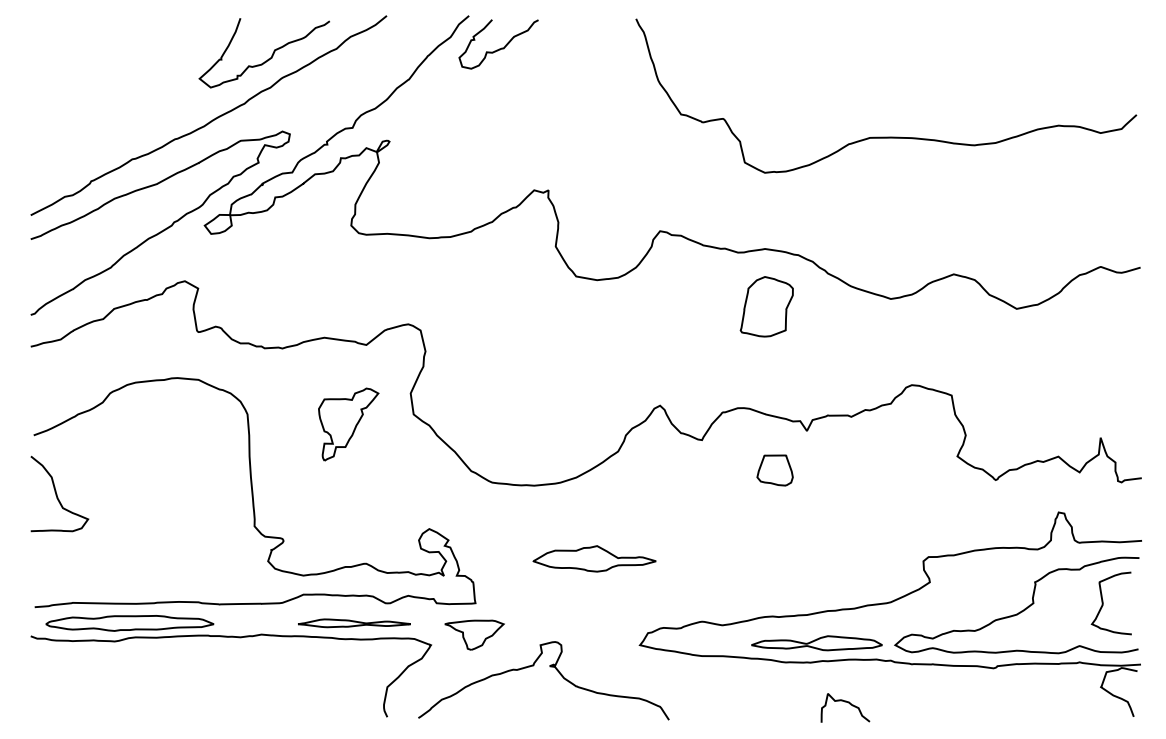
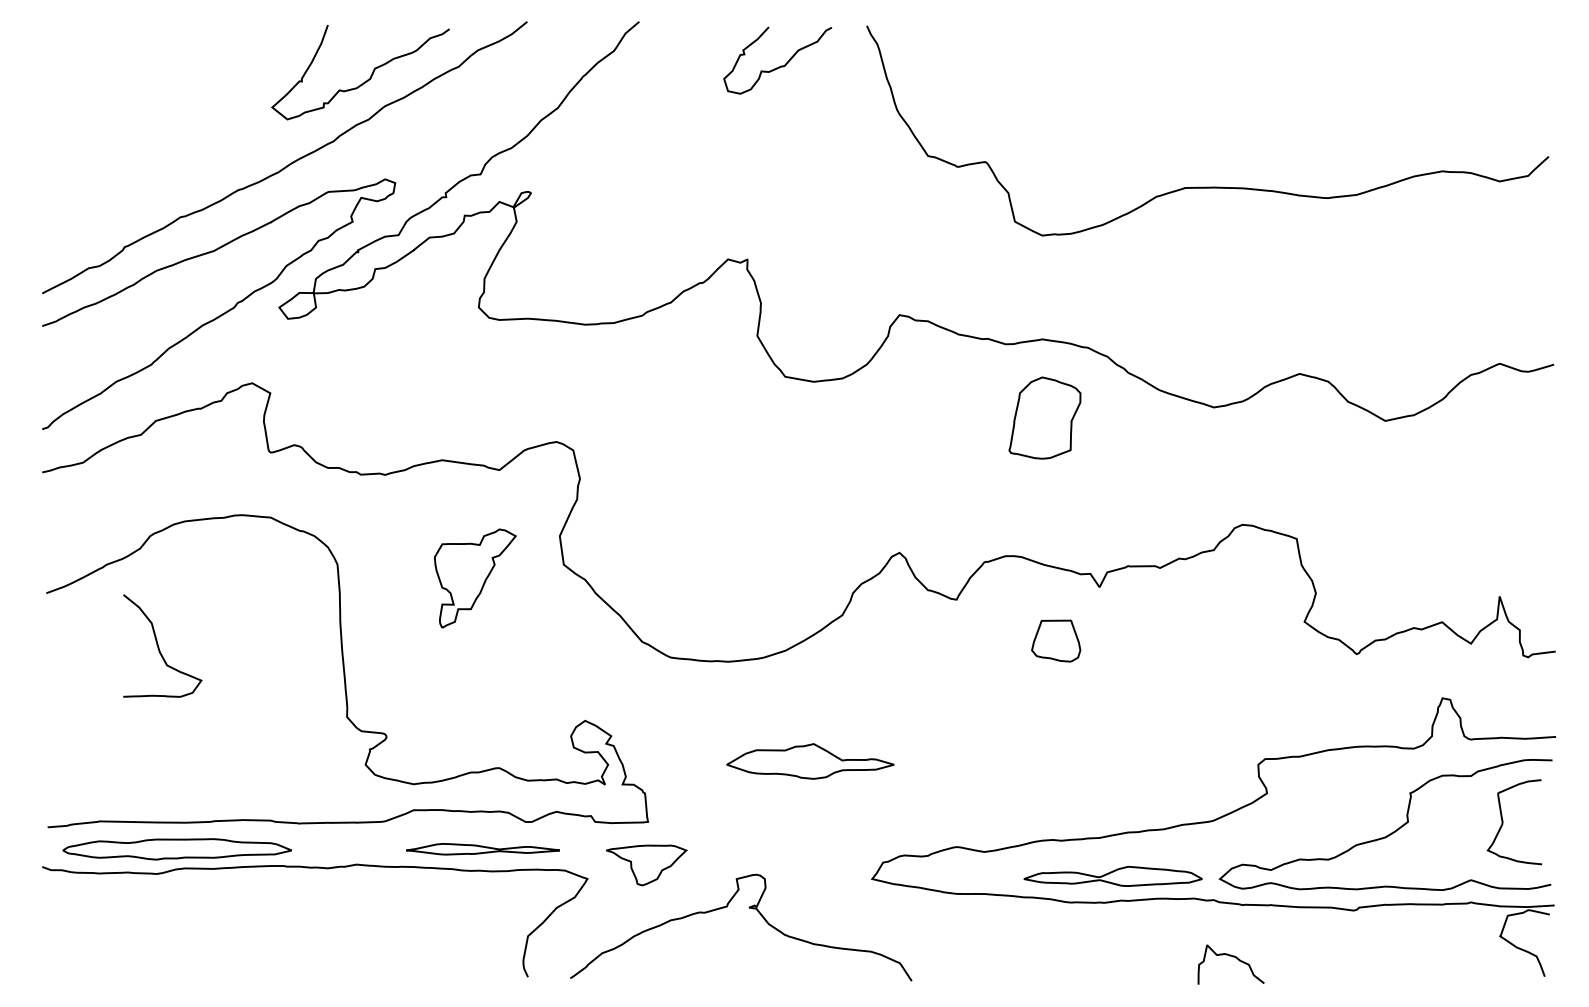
curve: (499, 48) -> (778, 66), moved
curve: (57, 495) -> (159, 647), moved
curve: (846, 702) -> (1232, 957), moved

